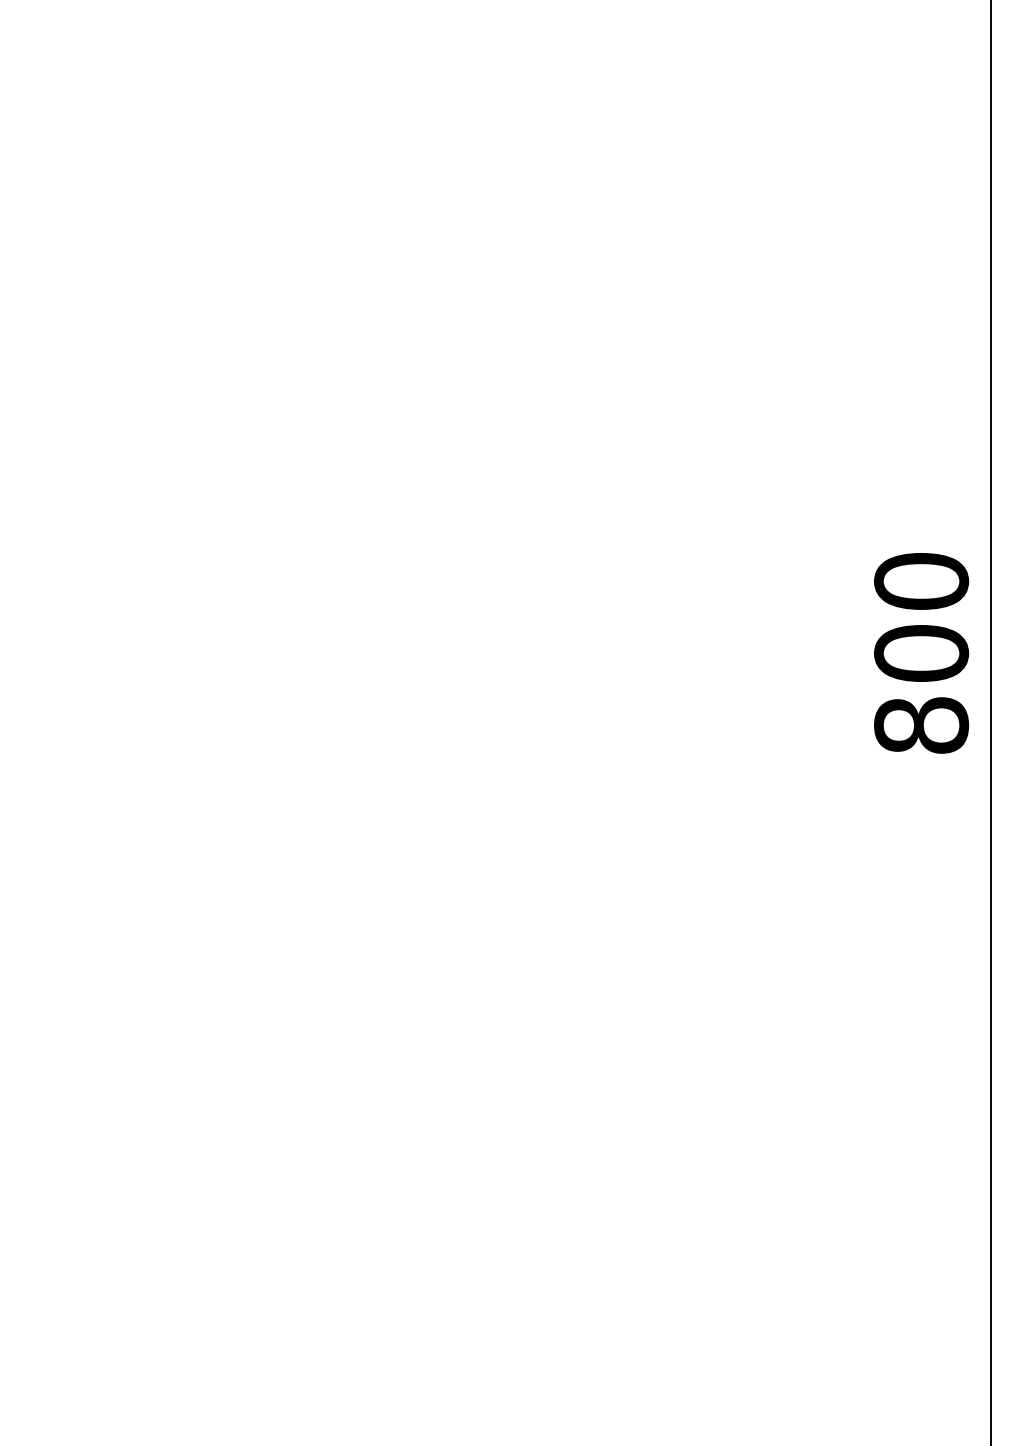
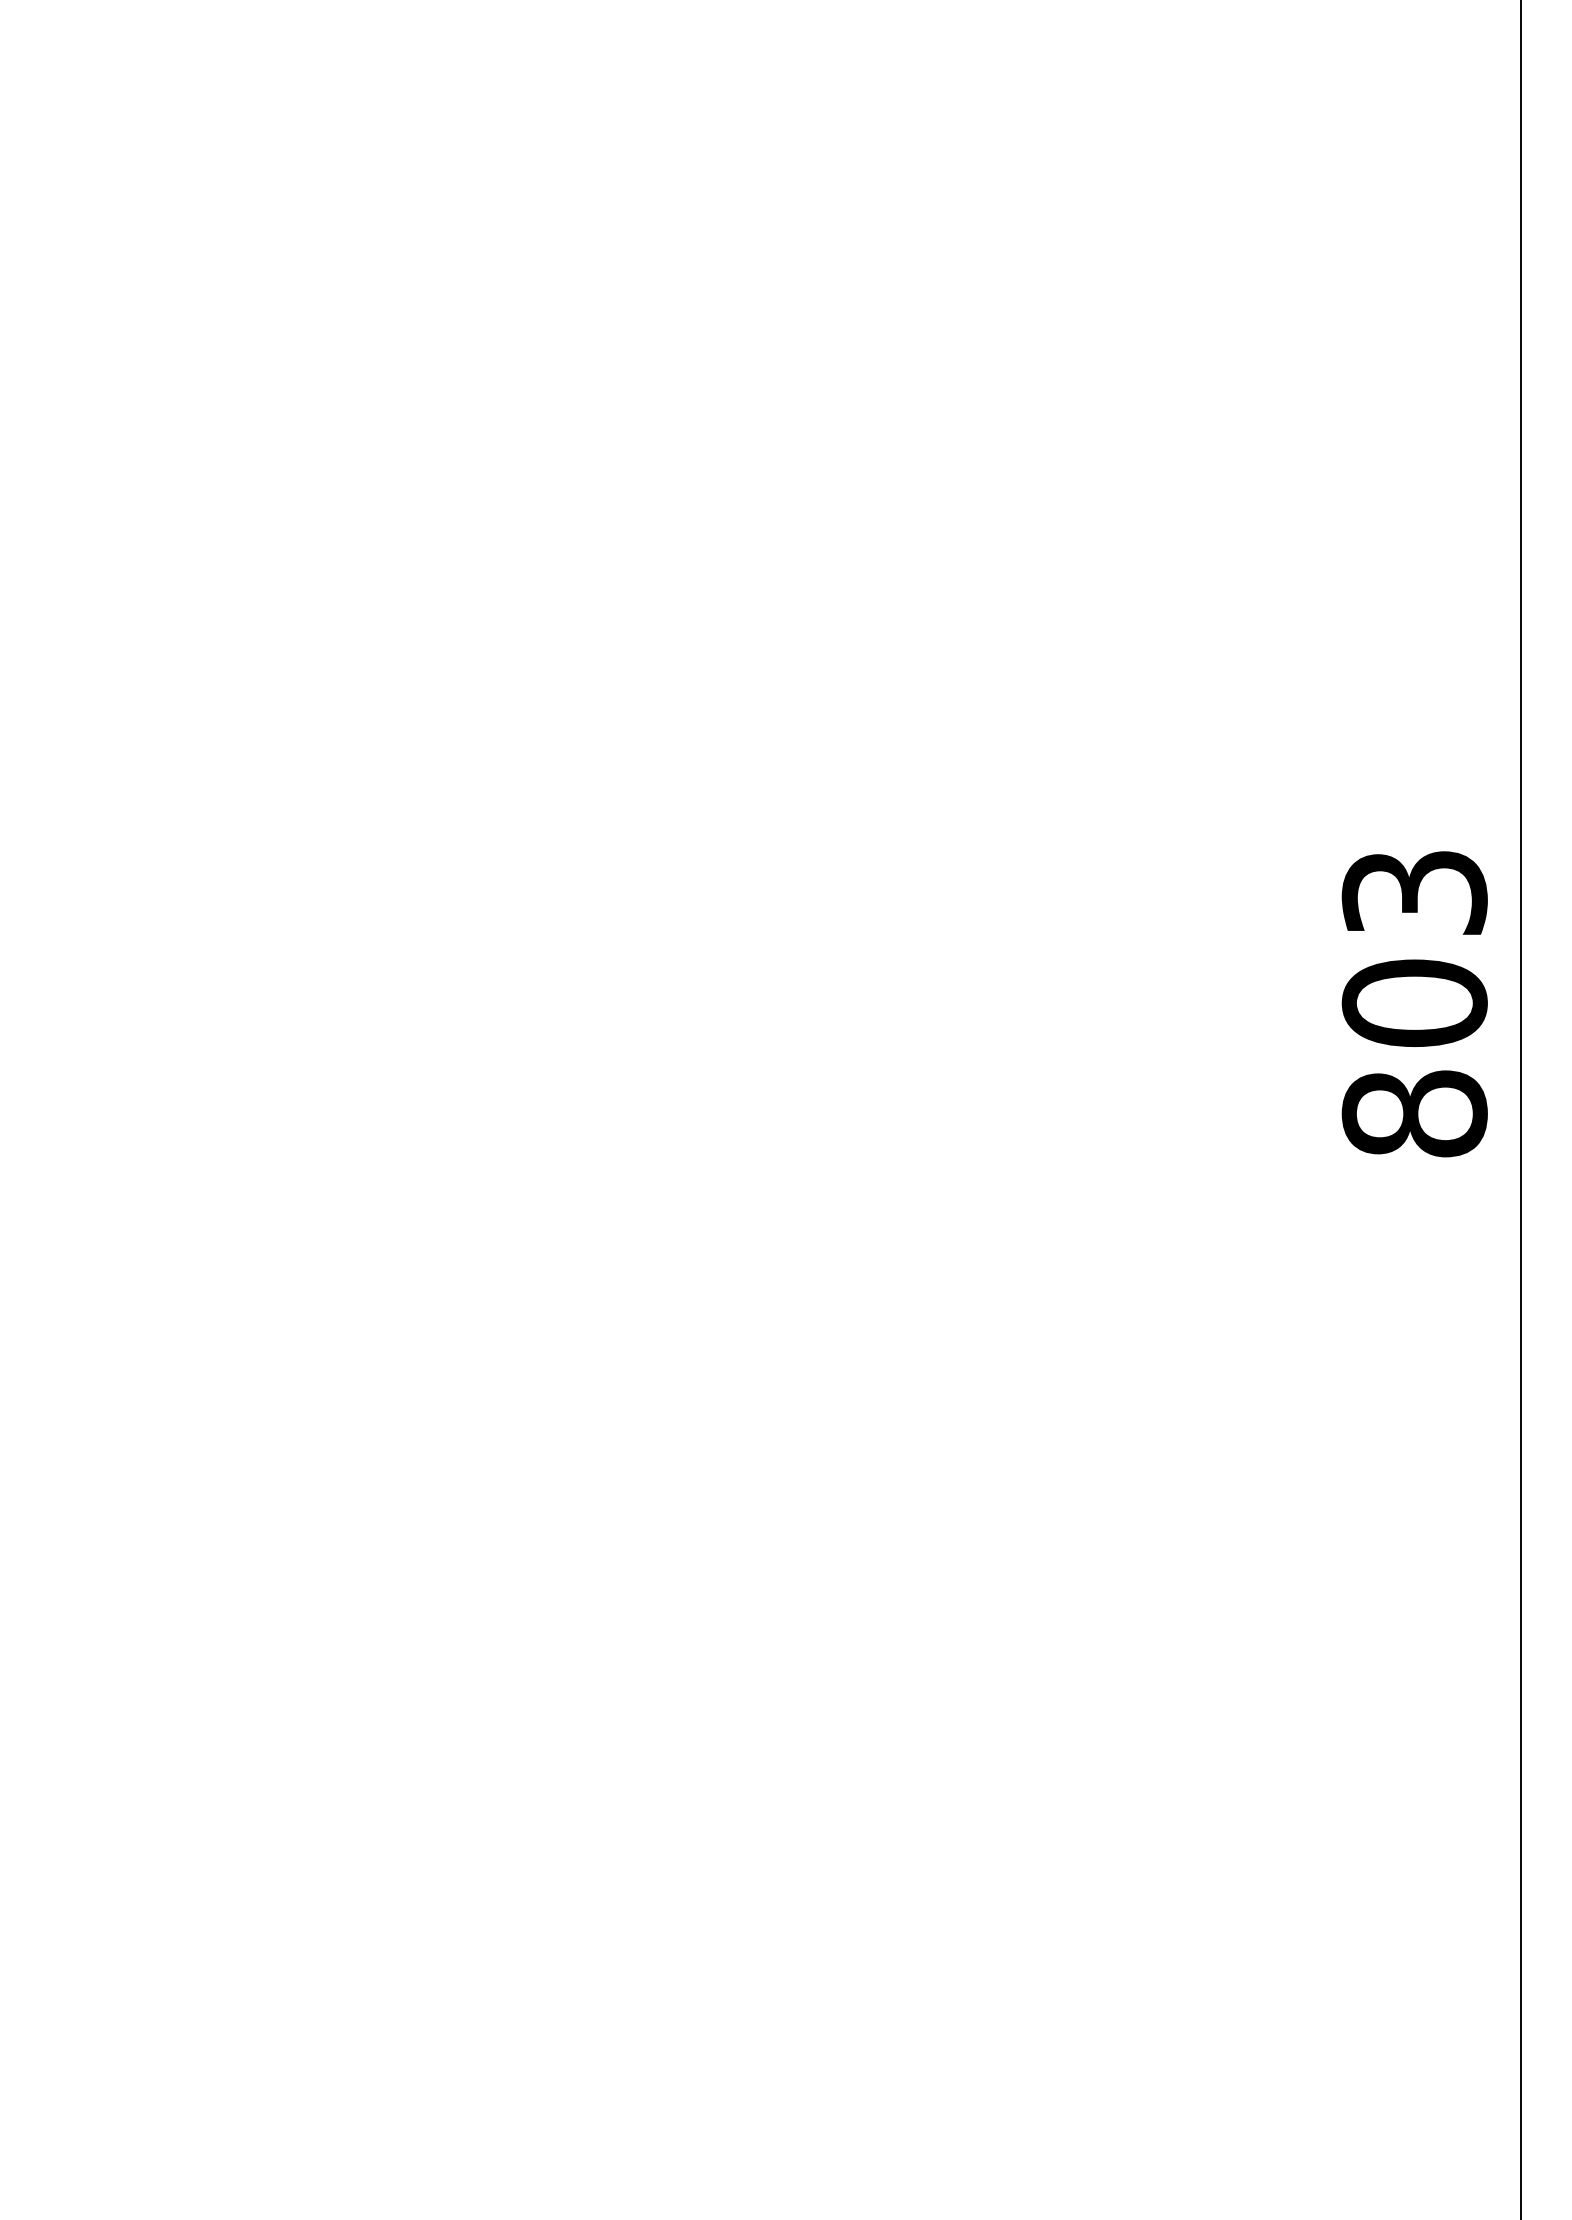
text: (921, 581) -> (1414, 892), 800 -> 803

